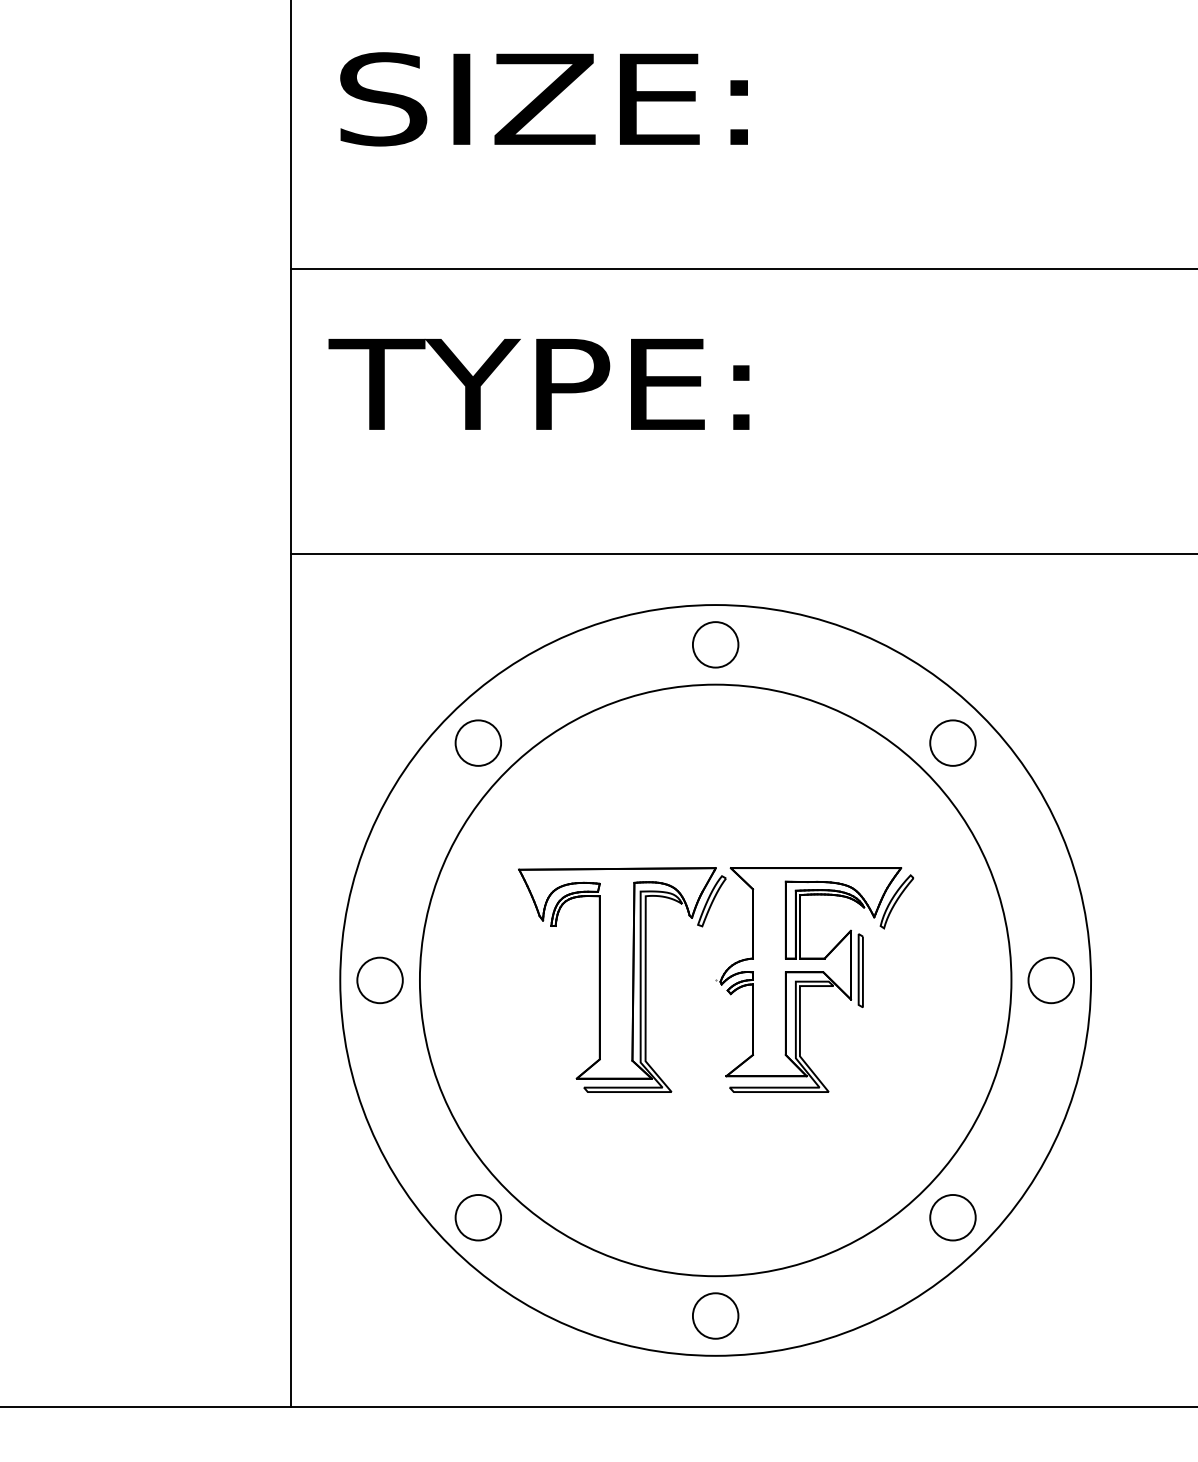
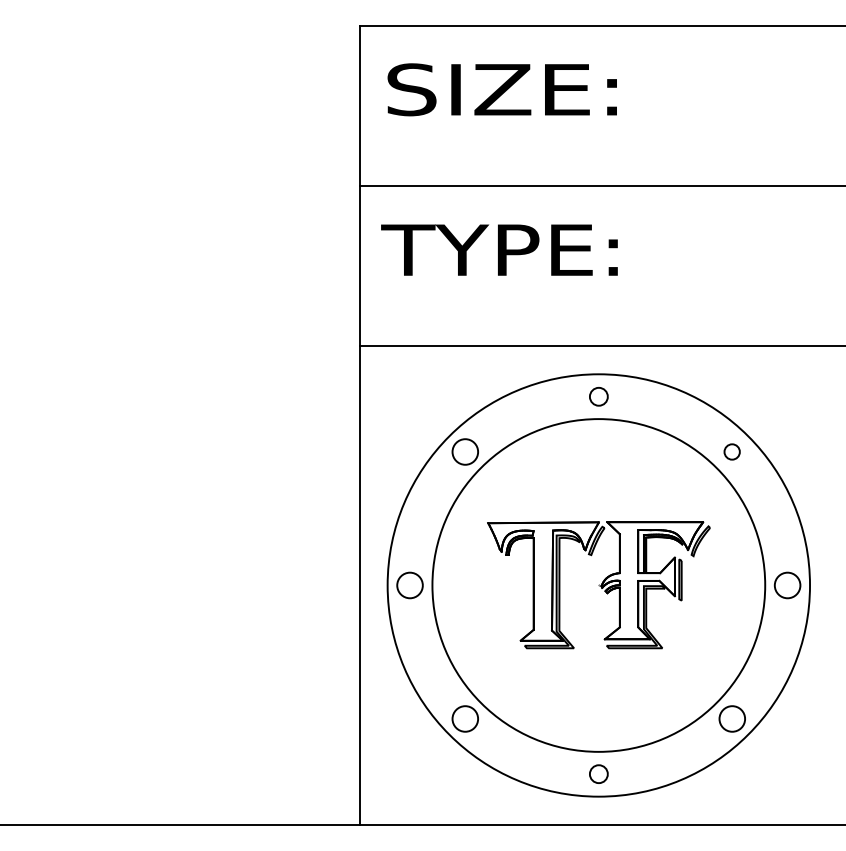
circle: (715, 644) -> (598, 396), size x0.7
circle: (951, 742) -> (731, 451), size x0.6
circle: (715, 1314) -> (598, 773), size x0.7

